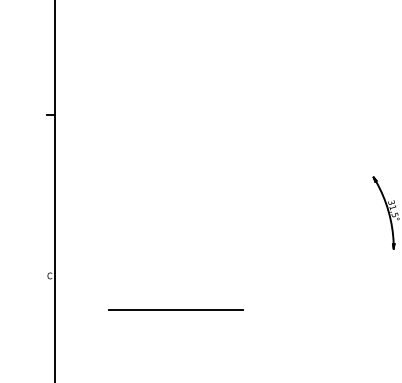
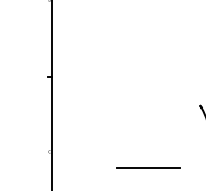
line: (176, 309) -> (148, 167), moved

